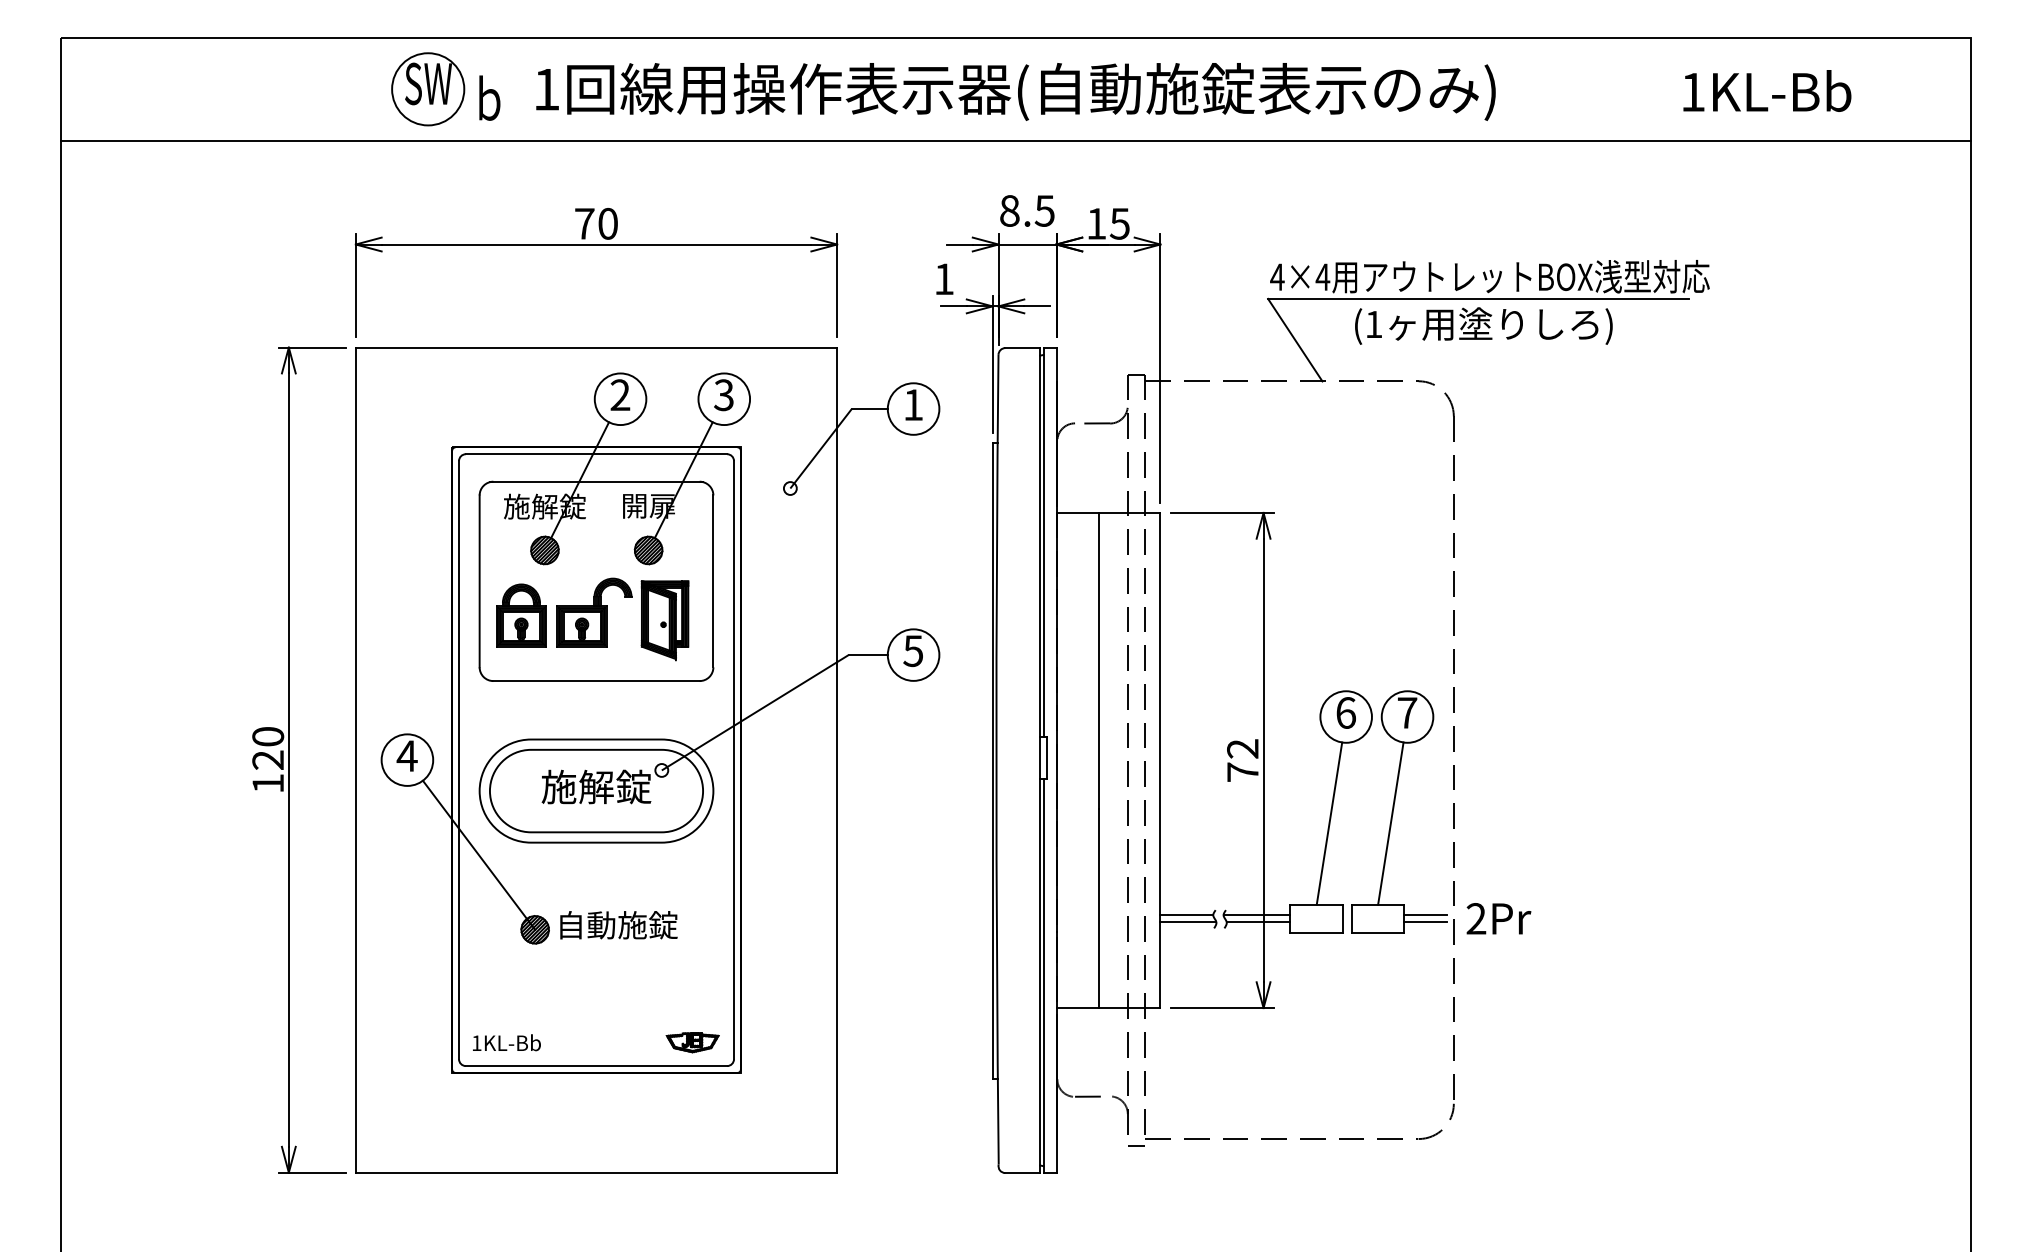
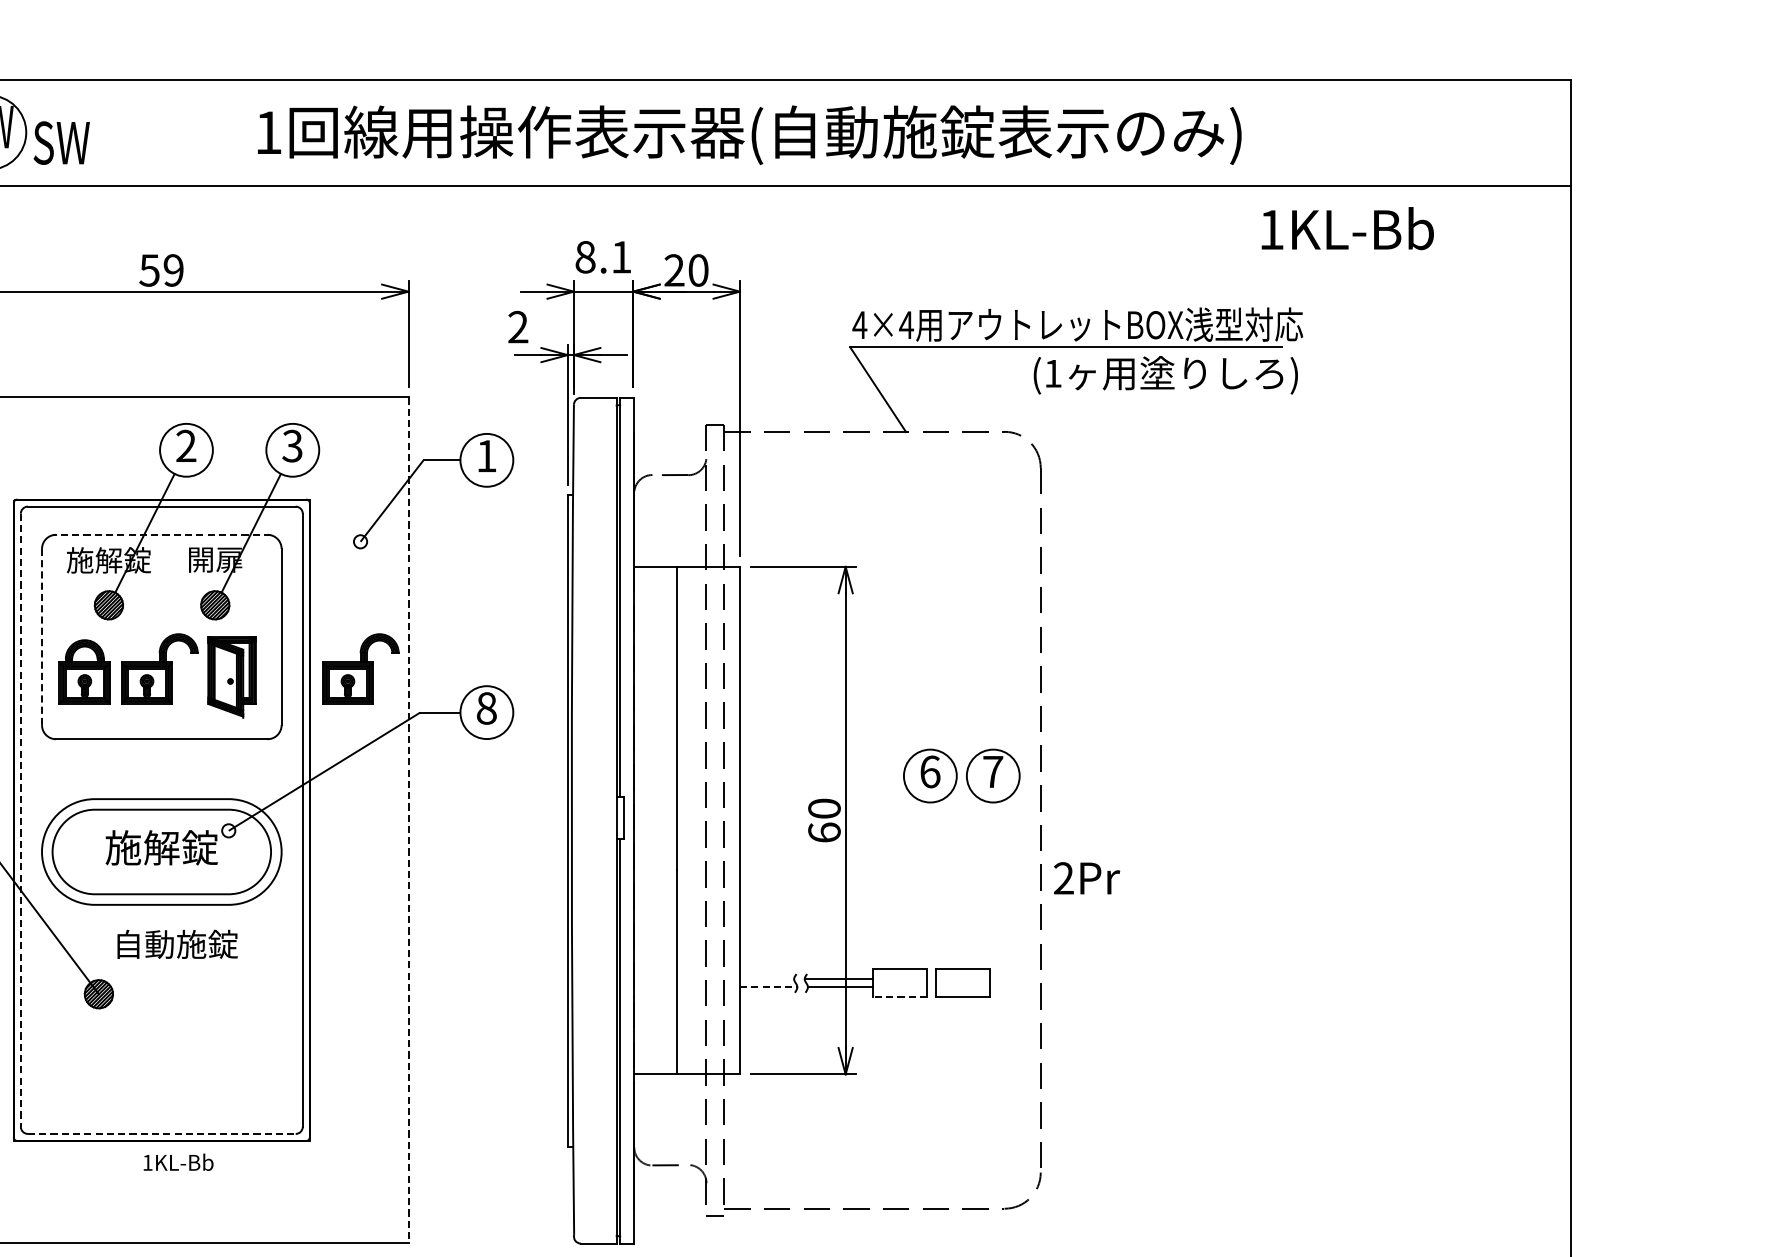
text: (1767, 90) -> (1347, 228), moved
text: (1015, 91) -> (749, 134), moved
text: (498, 97) -> (61, 140), ｂ -> SW
text: (1044, 210) -> (621, 256), 8.5 -> 8.1
text: (595, 223) -> (160, 270), 70 -> 59
text: (1108, 223) -> (686, 270), 15 -> 20
text: (943, 278) -> (517, 326), 1 -> 2
text: (1483, 325) -> (1165, 374), moved
line: (596, 481) -> (161, 534), solid -> dashed
line: (479, 581) -> (41, 637), solid -> dashed
part: (790, 612) -> (360, 668), added
text: (913, 650) -> (486, 707), 5 -> 8
line: (459, 760) -> (21, 820), solid -> dashed
line: (837, 760) -> (408, 820), solid -> dashed
text: (1242, 760) -> (824, 820), 72 -> 60
line: (1329, 823) -> (913, 885), removed
line: (1390, 823) -> (975, 885), removed
line: (1186, 915) -> (766, 979), removed
line: (1425, 915) -> (1011, 979), removed
text: (1498, 918) -> (1086, 878), moved
line: (1188, 922) -> (768, 986), solid -> dashed
line: (1425, 922) -> (1011, 986), removed
text: (618, 925) -> (177, 944), moved
line: (1316, 932) -> (899, 996), solid -> dashed
text: (506, 1042) -> (178, 1162), moved
part: (692, 1042) -> (260, 1109), removed
line: (596, 1066) -> (161, 1134), solid -> dashed

